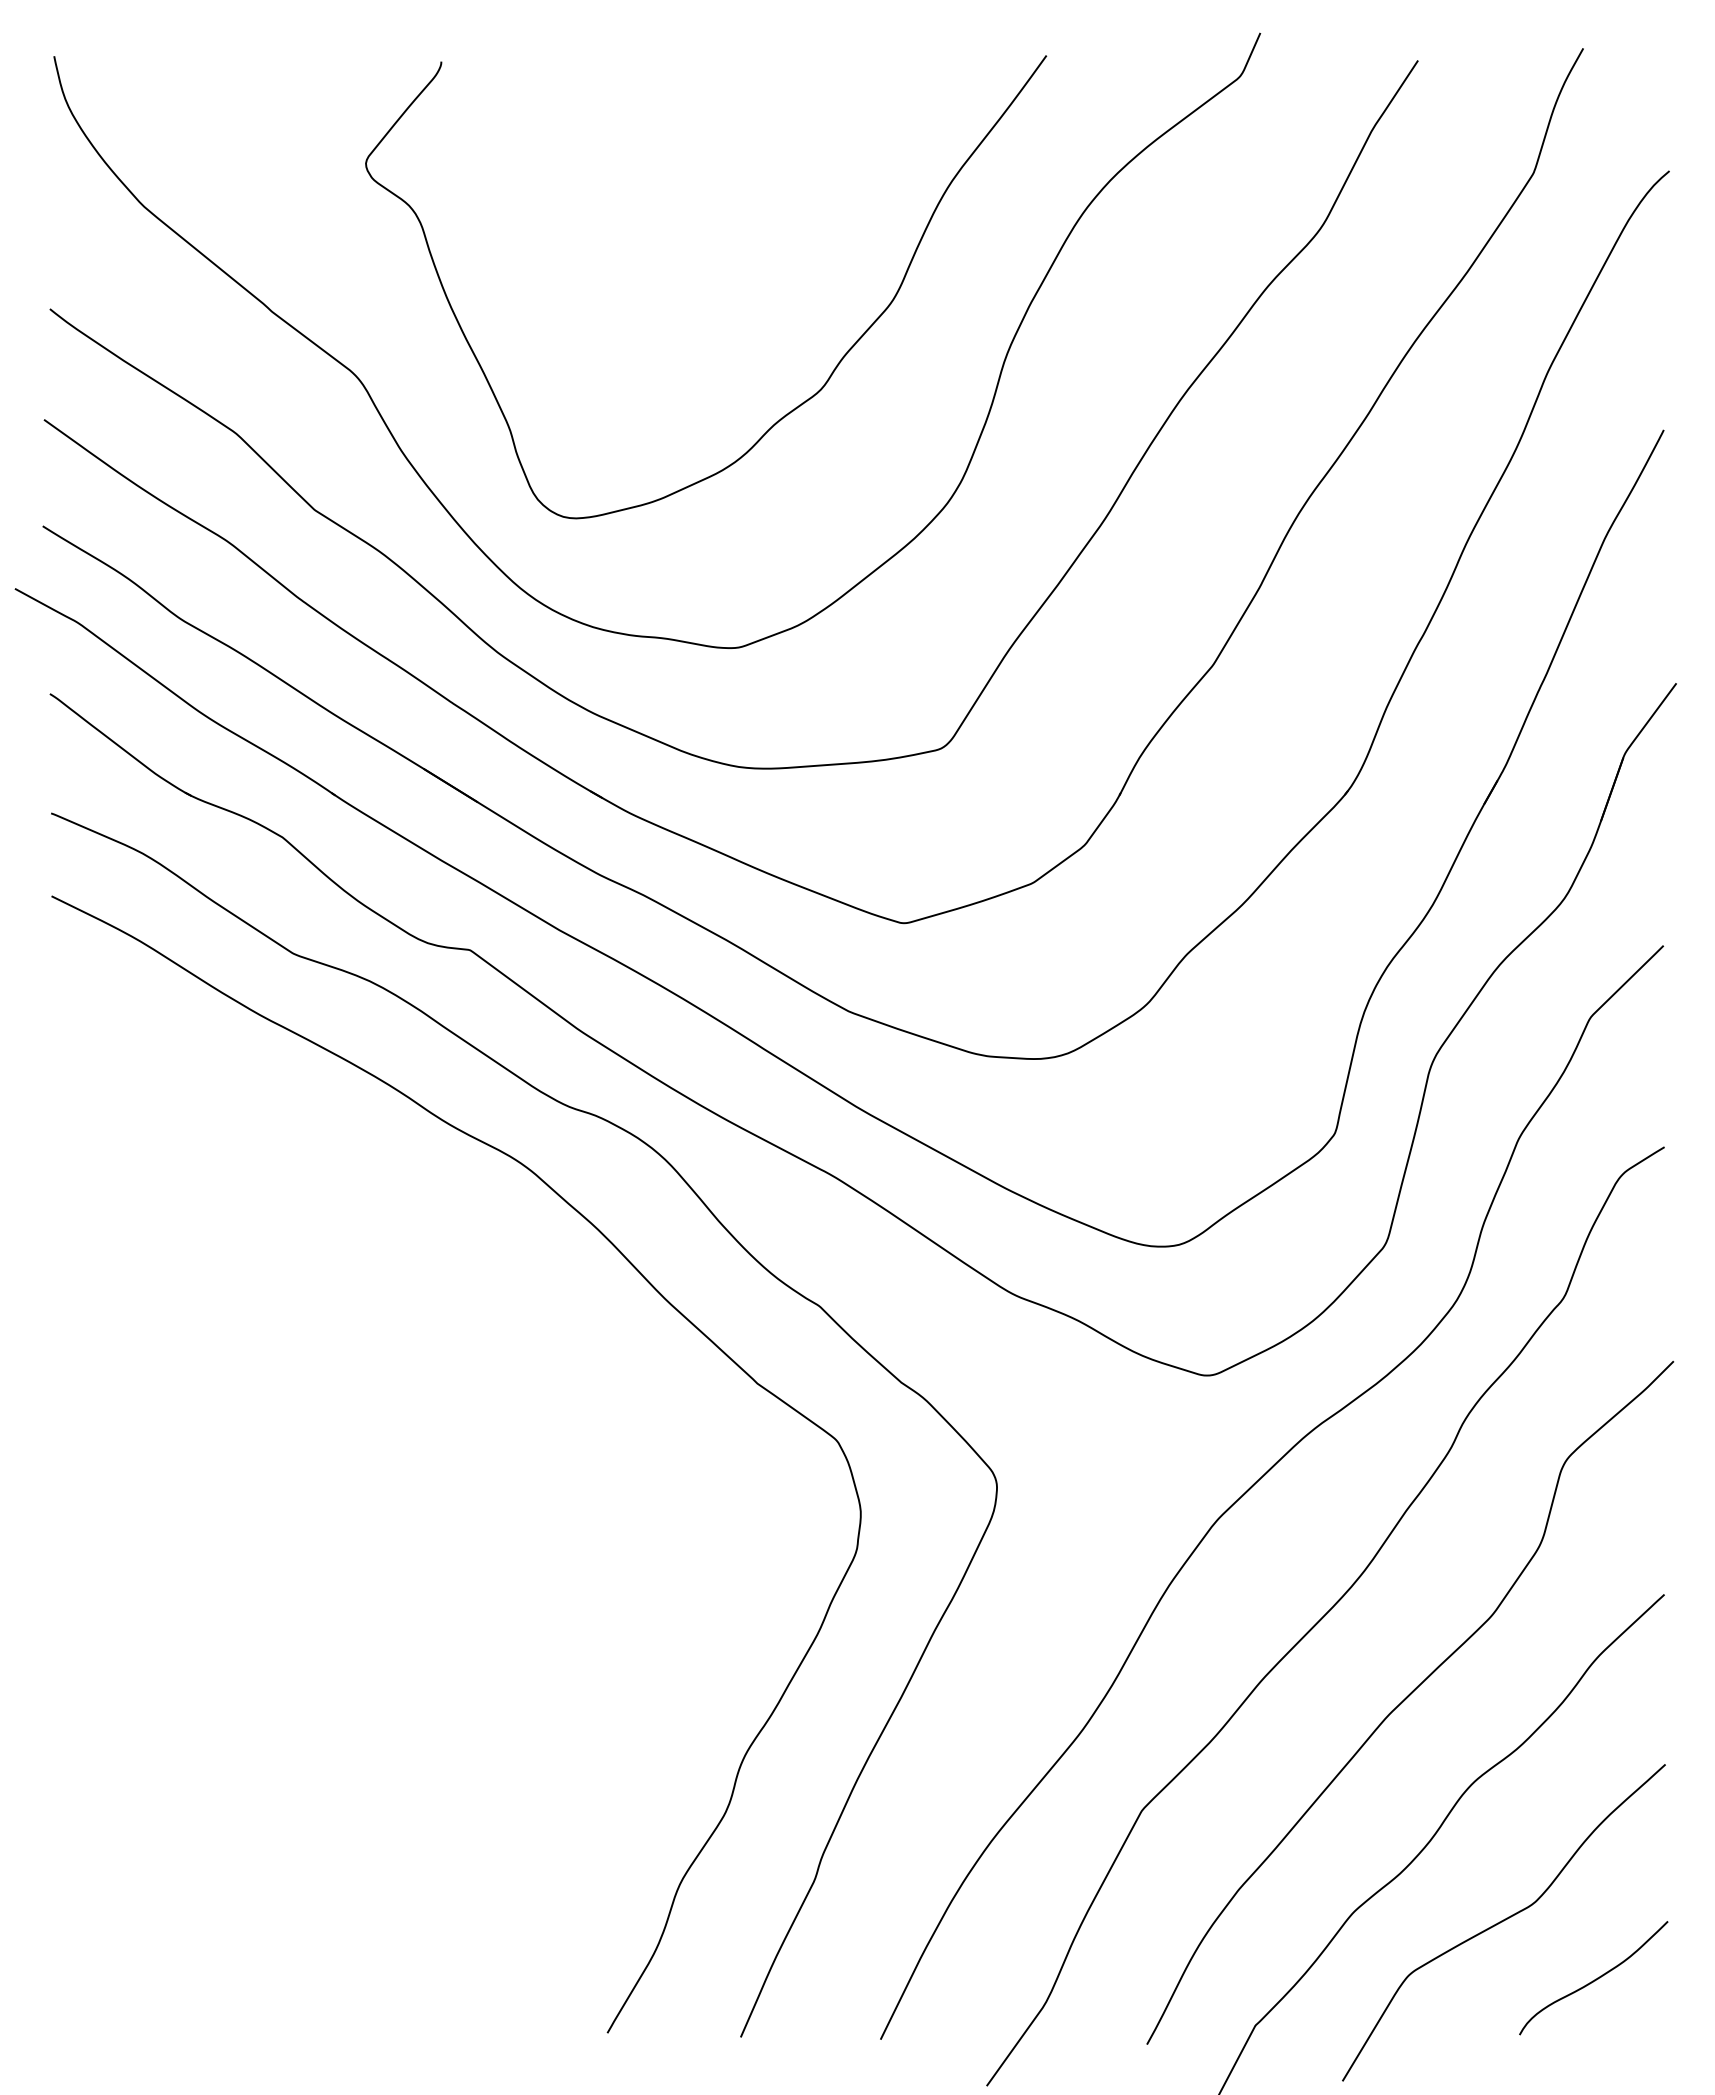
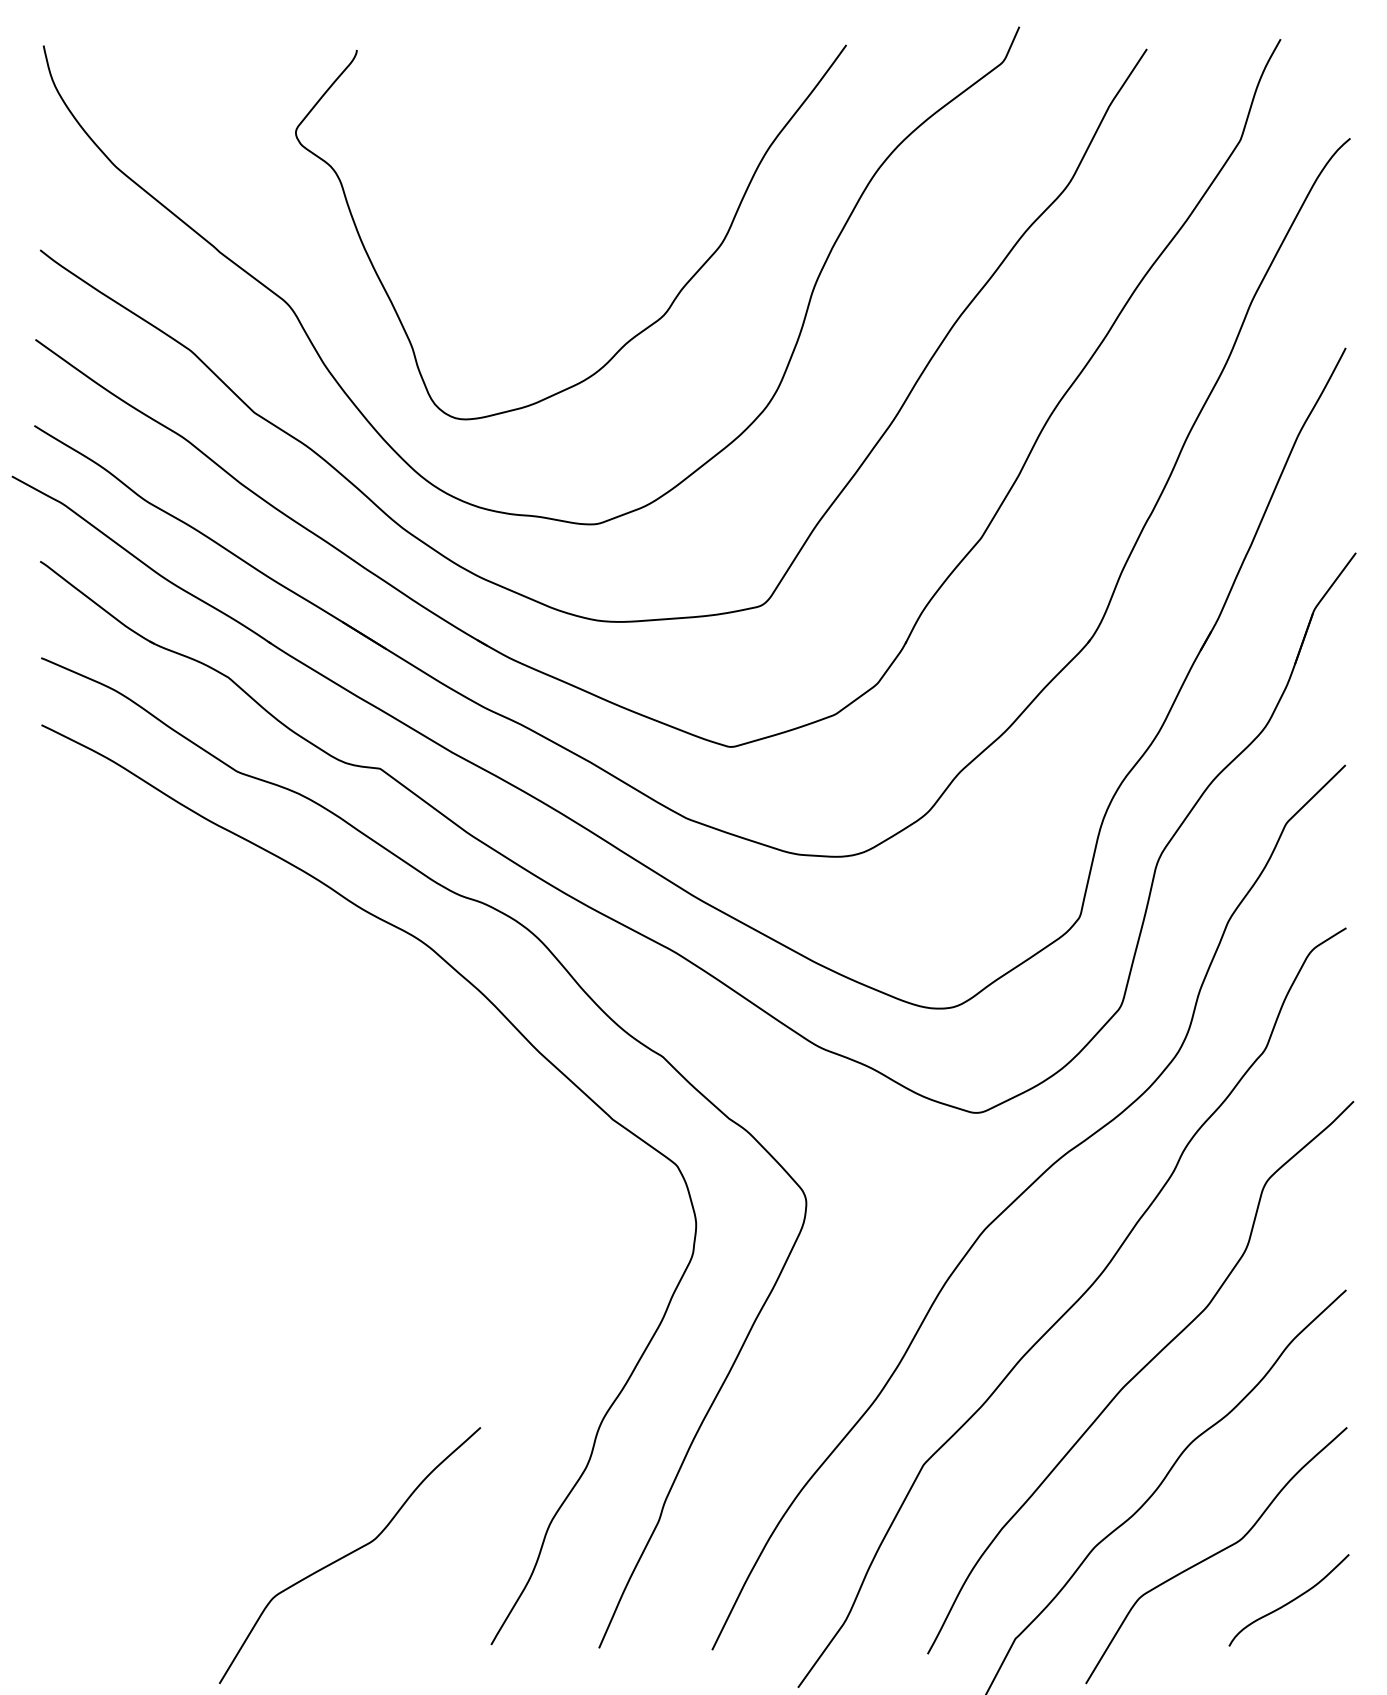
curve: (432, 1921) -> (349, 1554), added

